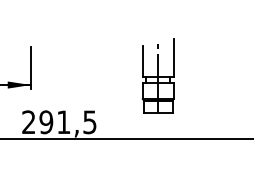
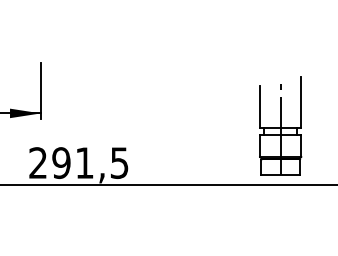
part: (158, 75) -> (280, 125), moved

